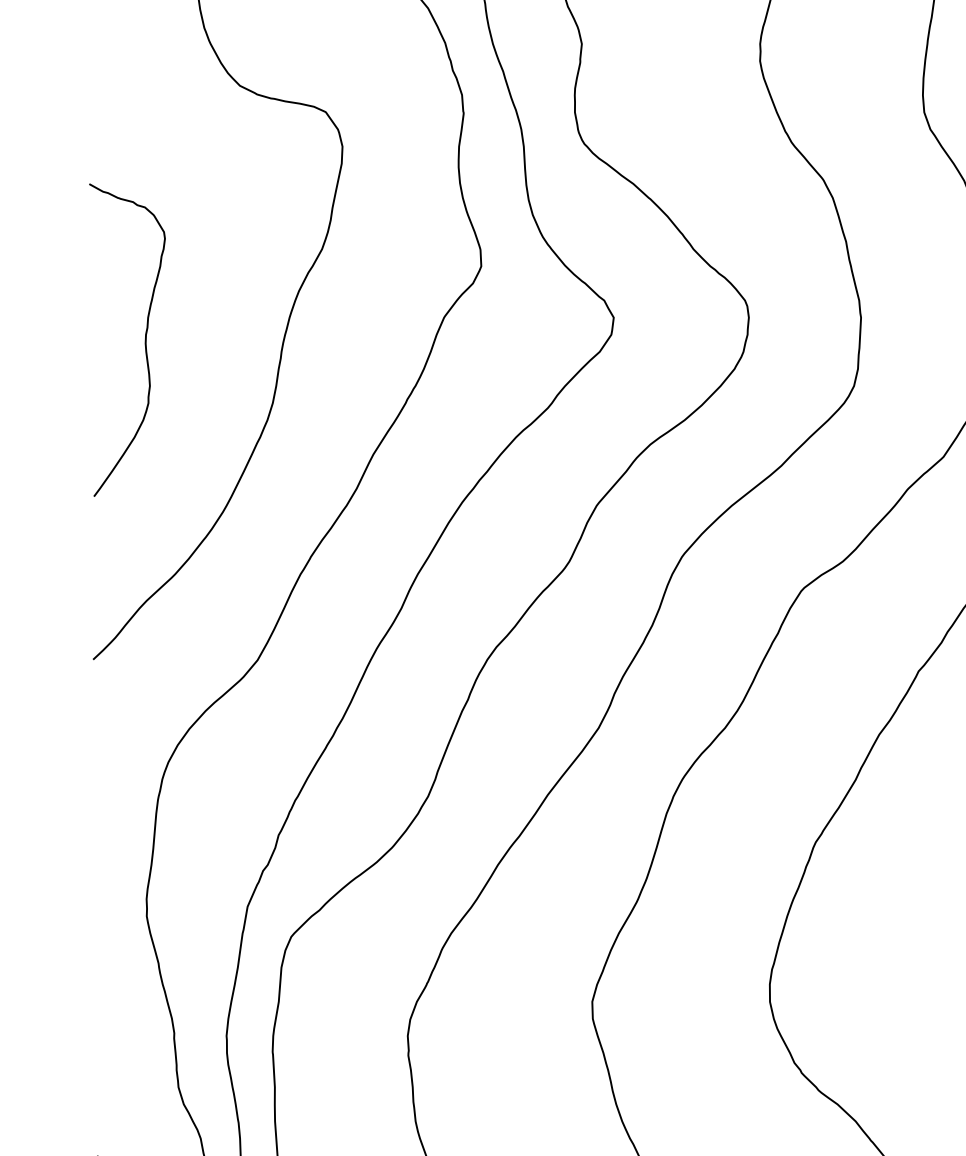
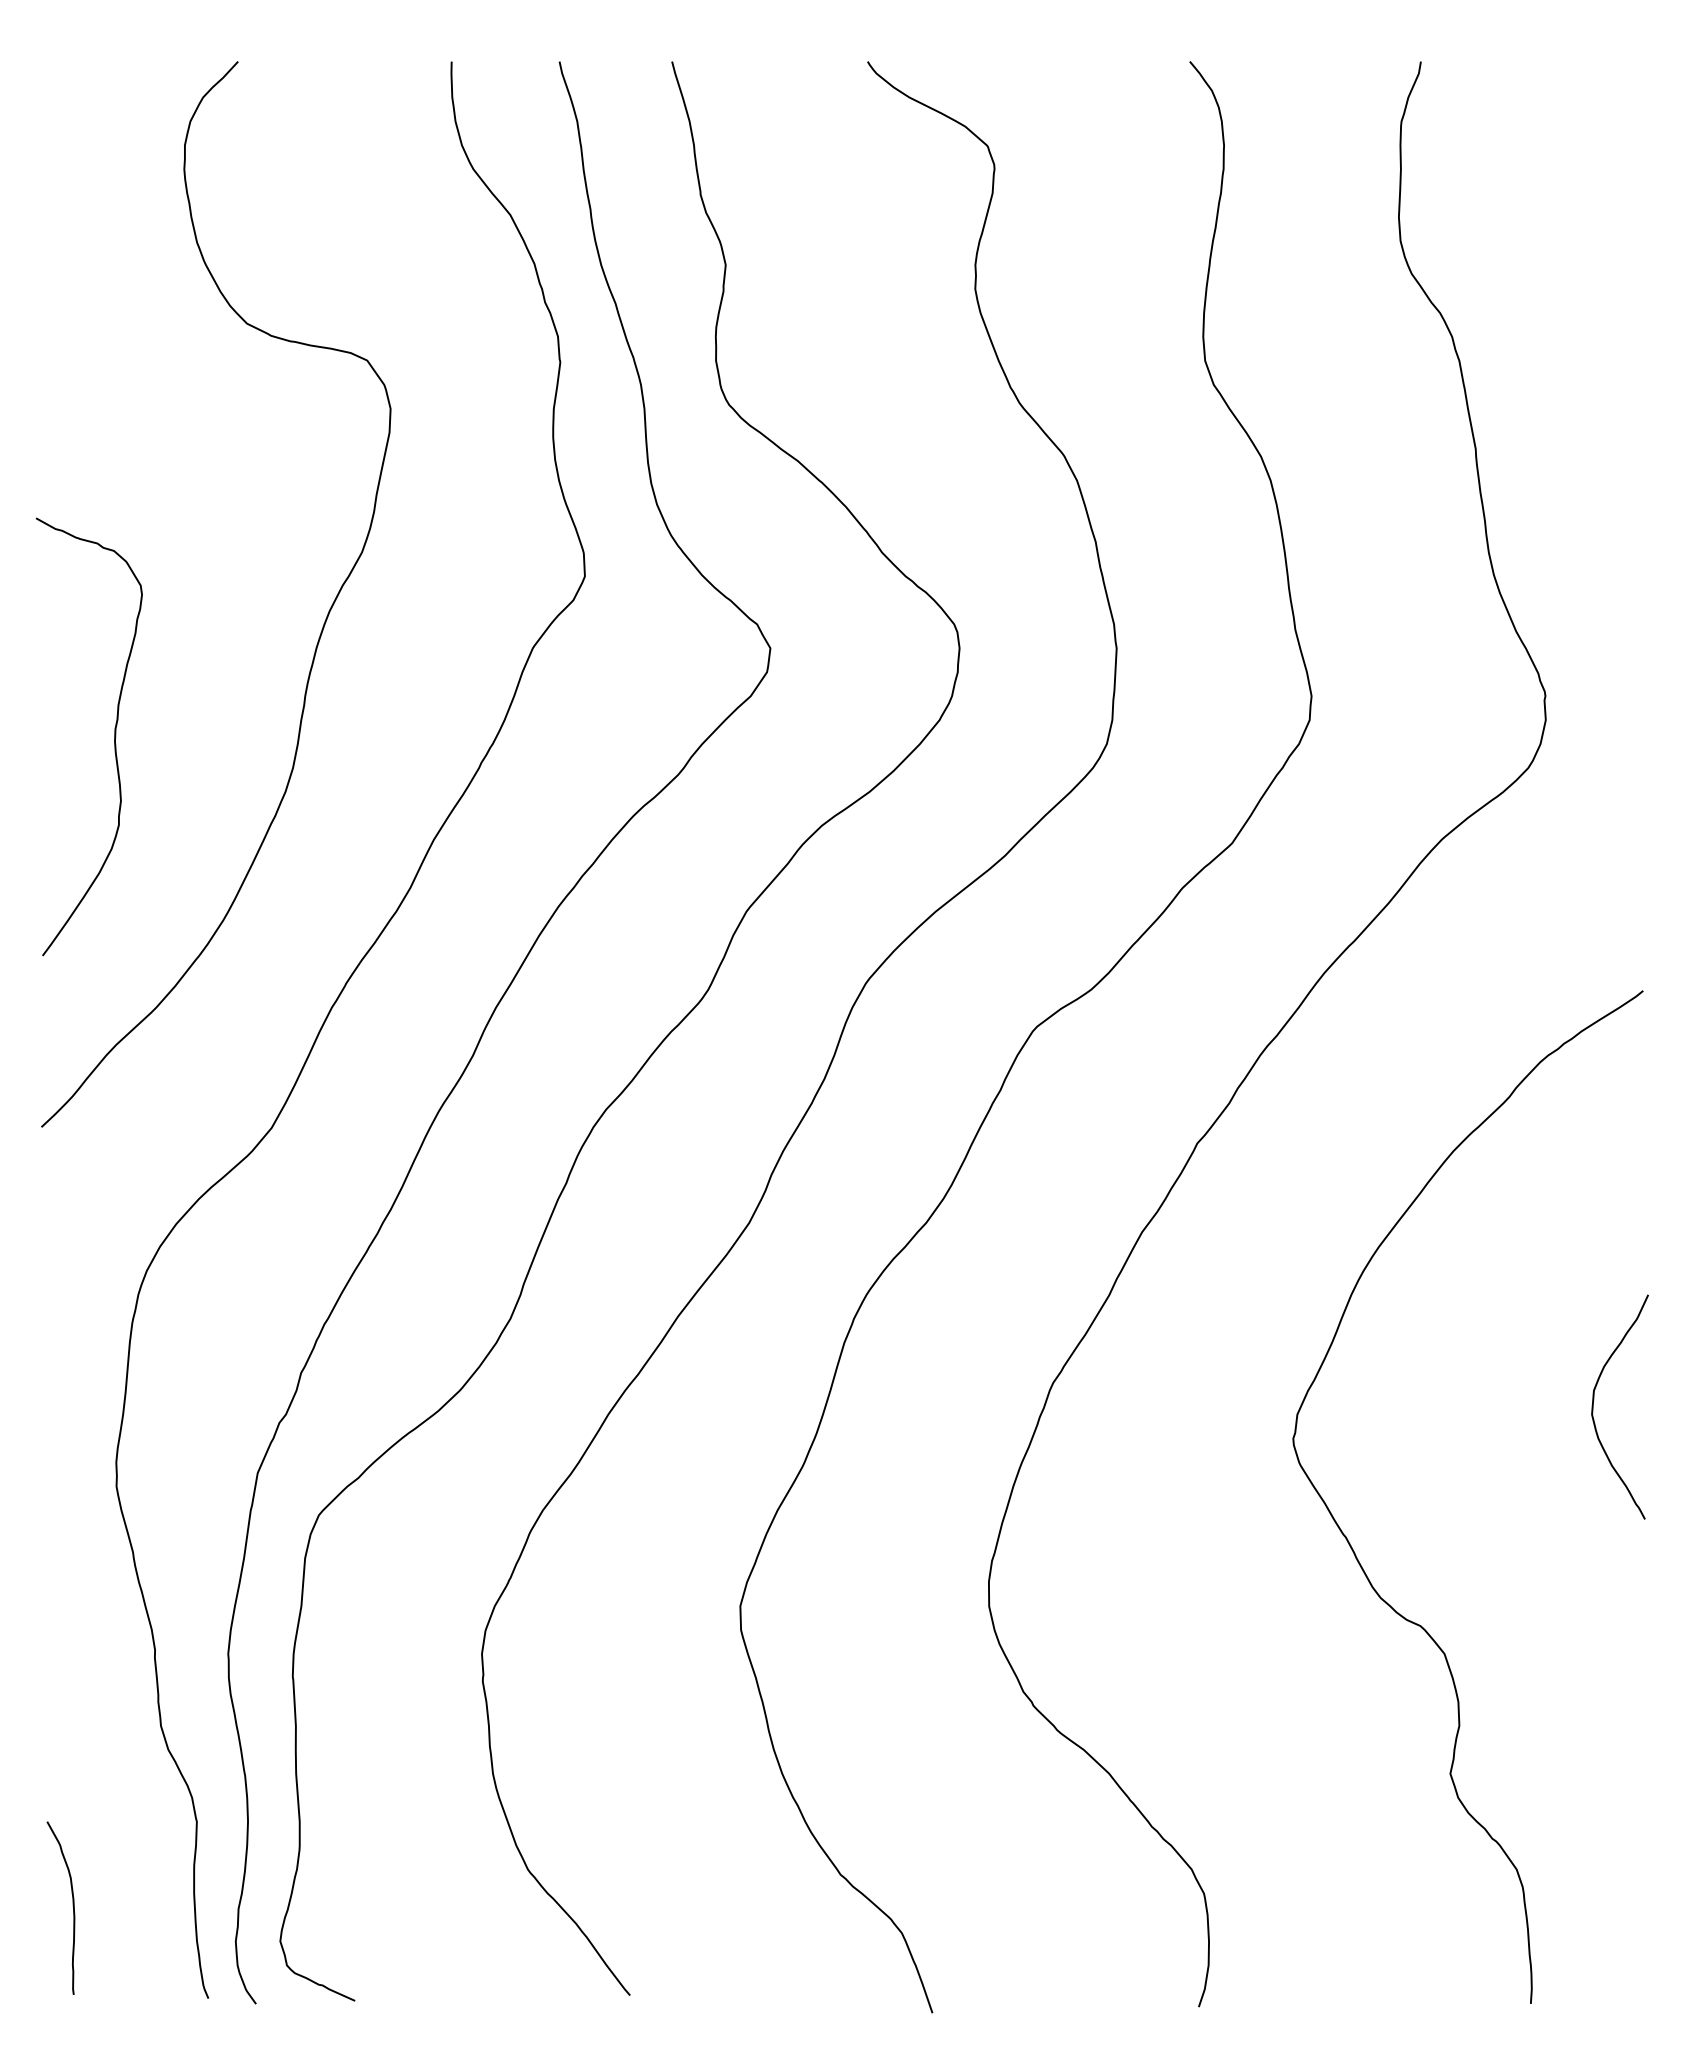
curve: (145, 339) -> (114, 736), moved

